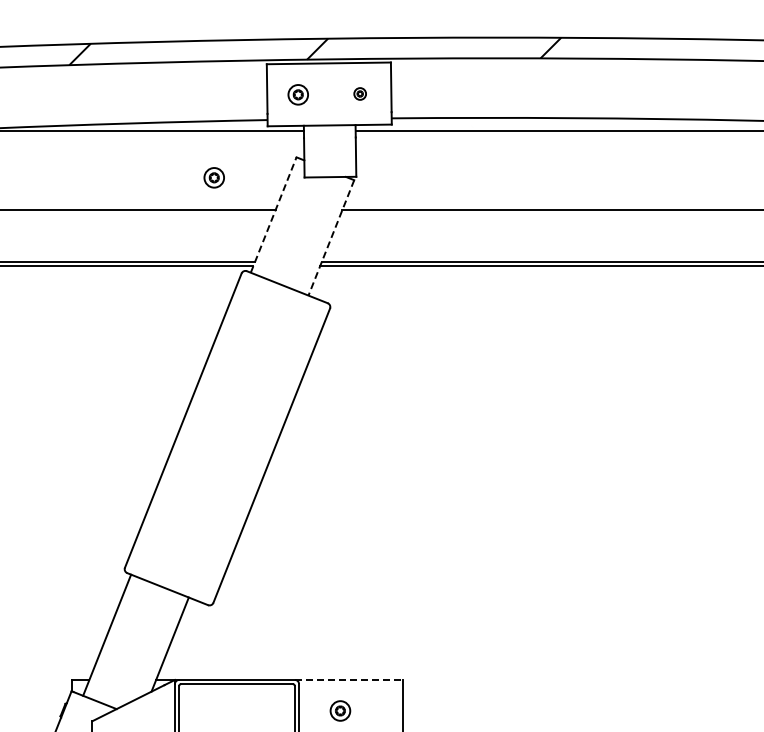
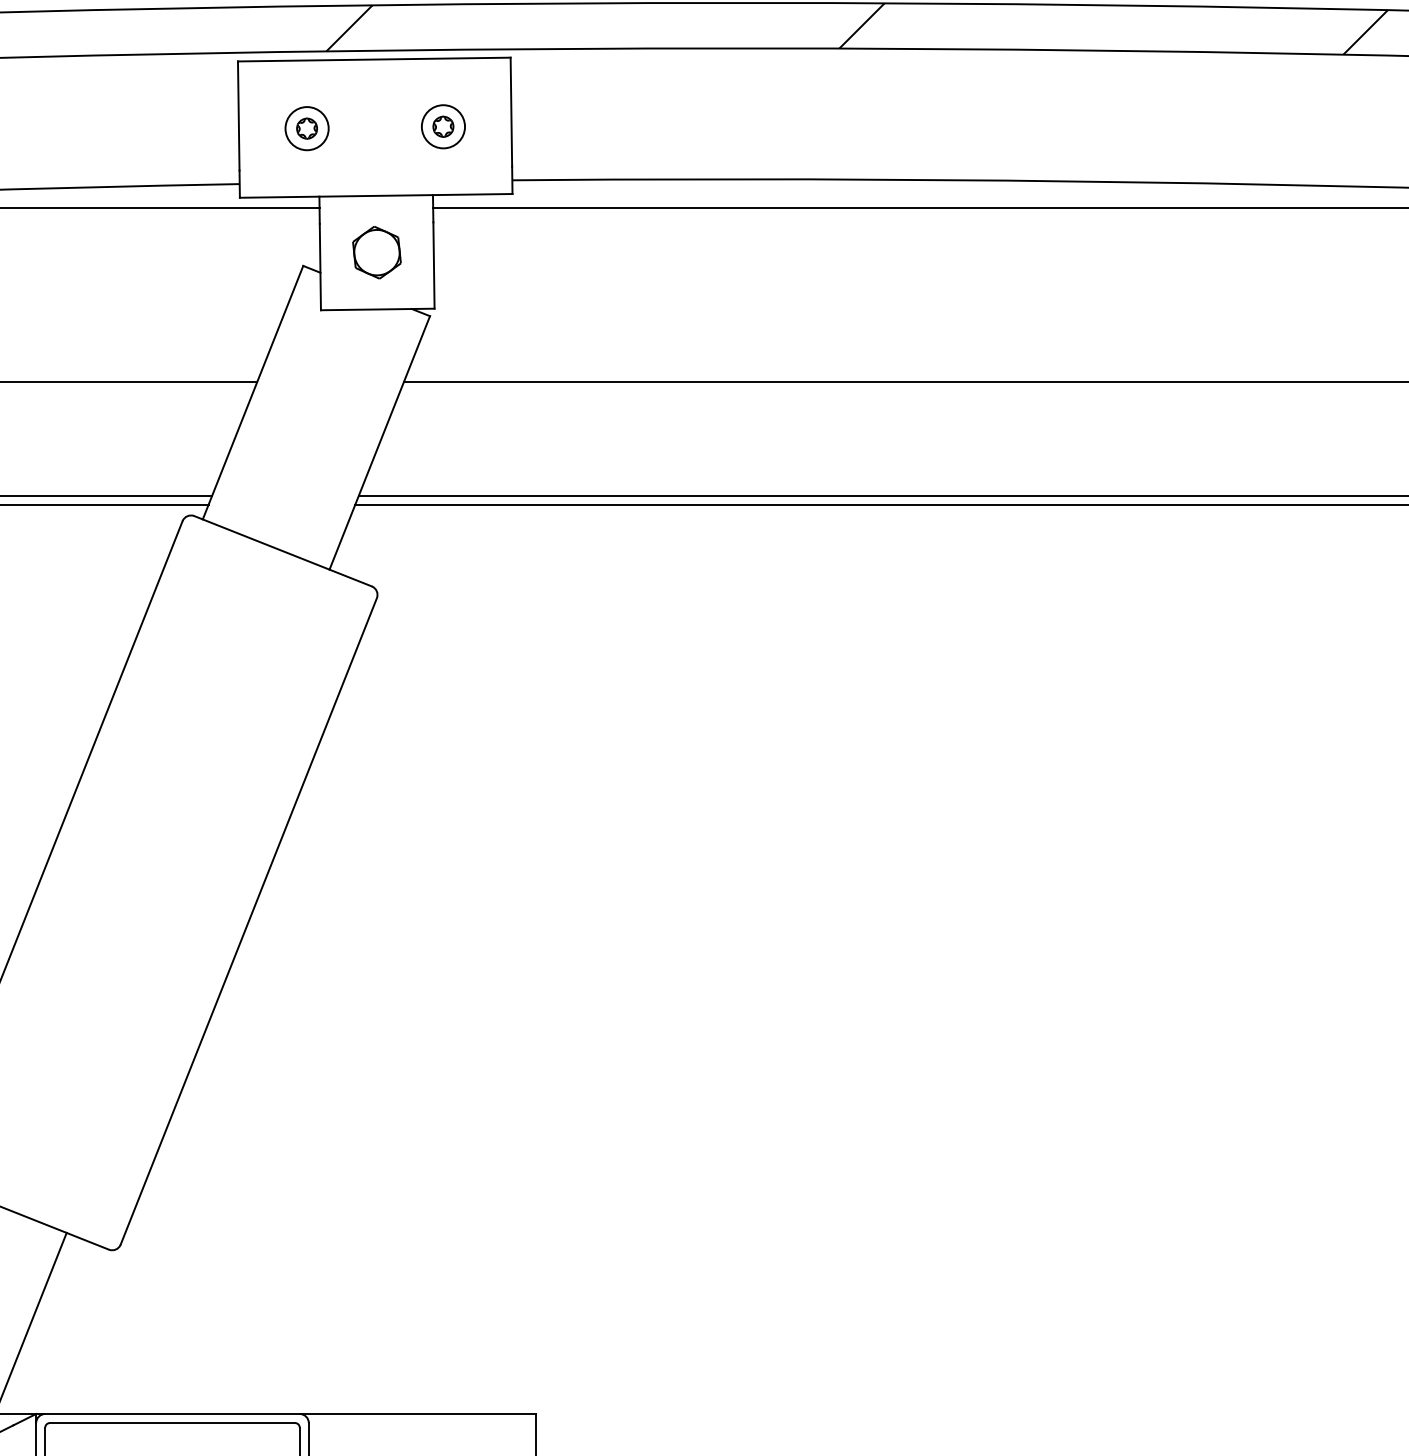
part: (359, 93) -> (441, 125), size x1.67
part: (329, 150) -> (375, 250), added
part: (213, 177) -> (120, 310), removed
line: (273, 214) -> (252, 391), dashed -> solid
line: (331, 238) -> (380, 444), dashed -> solid
line: (348, 679) -> (417, 1412), dashed -> solid

